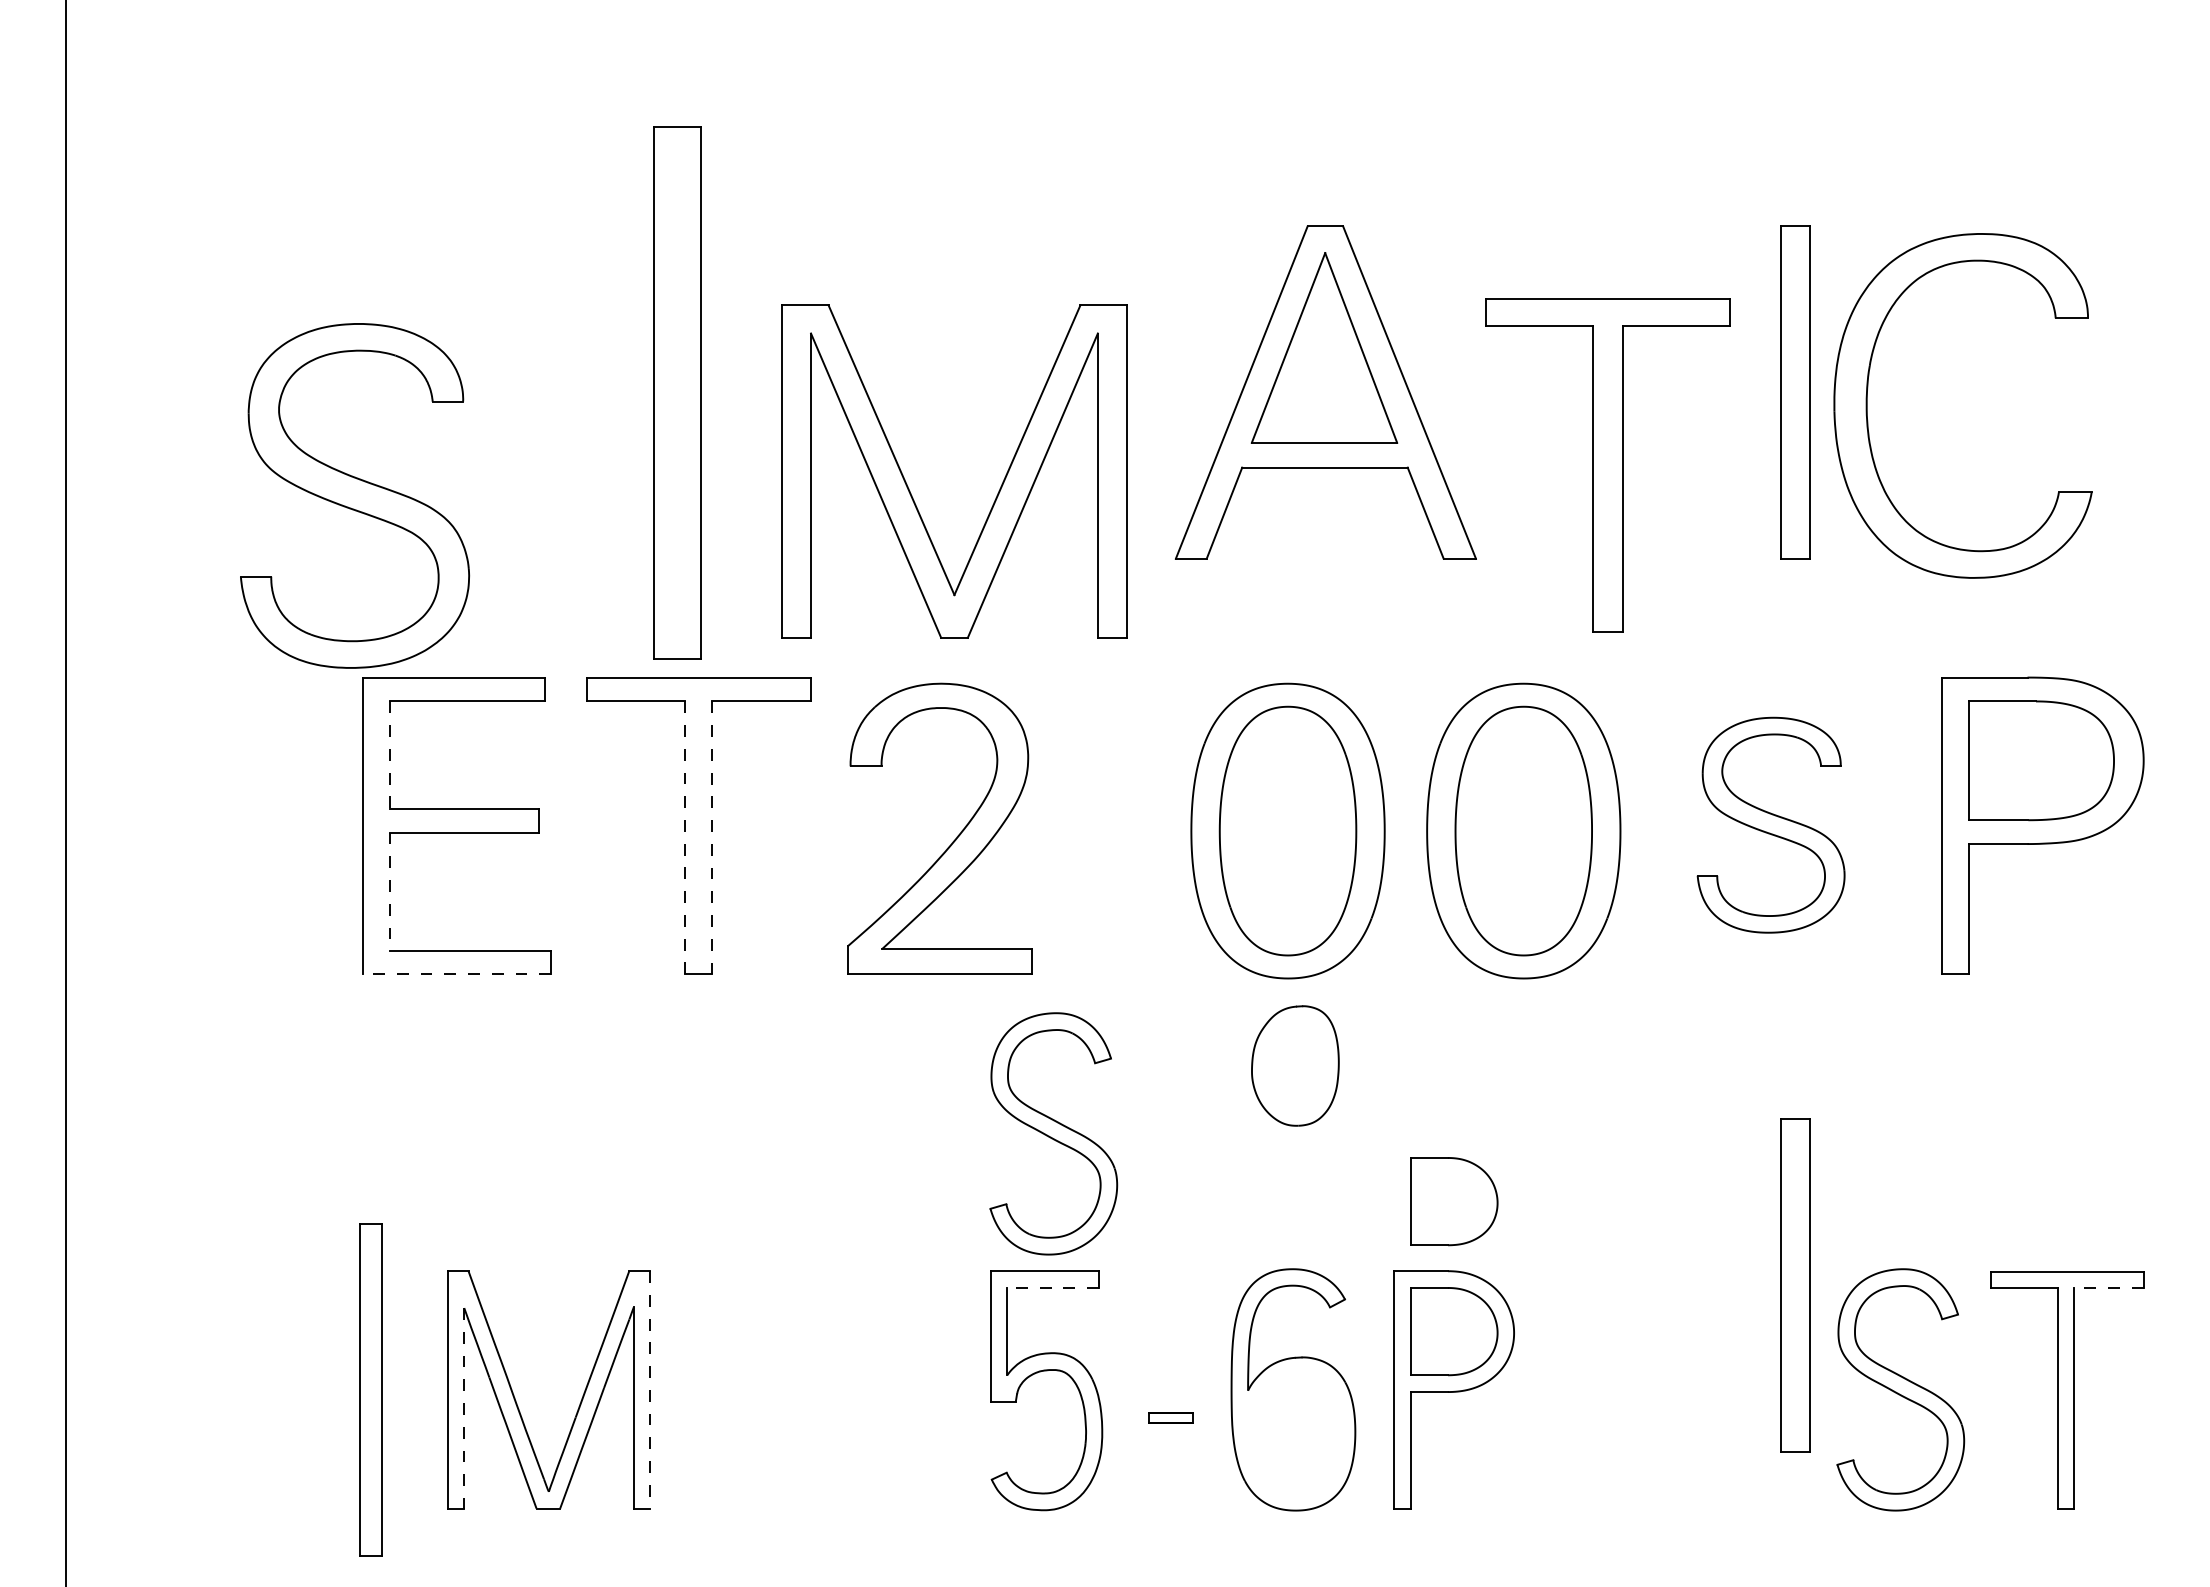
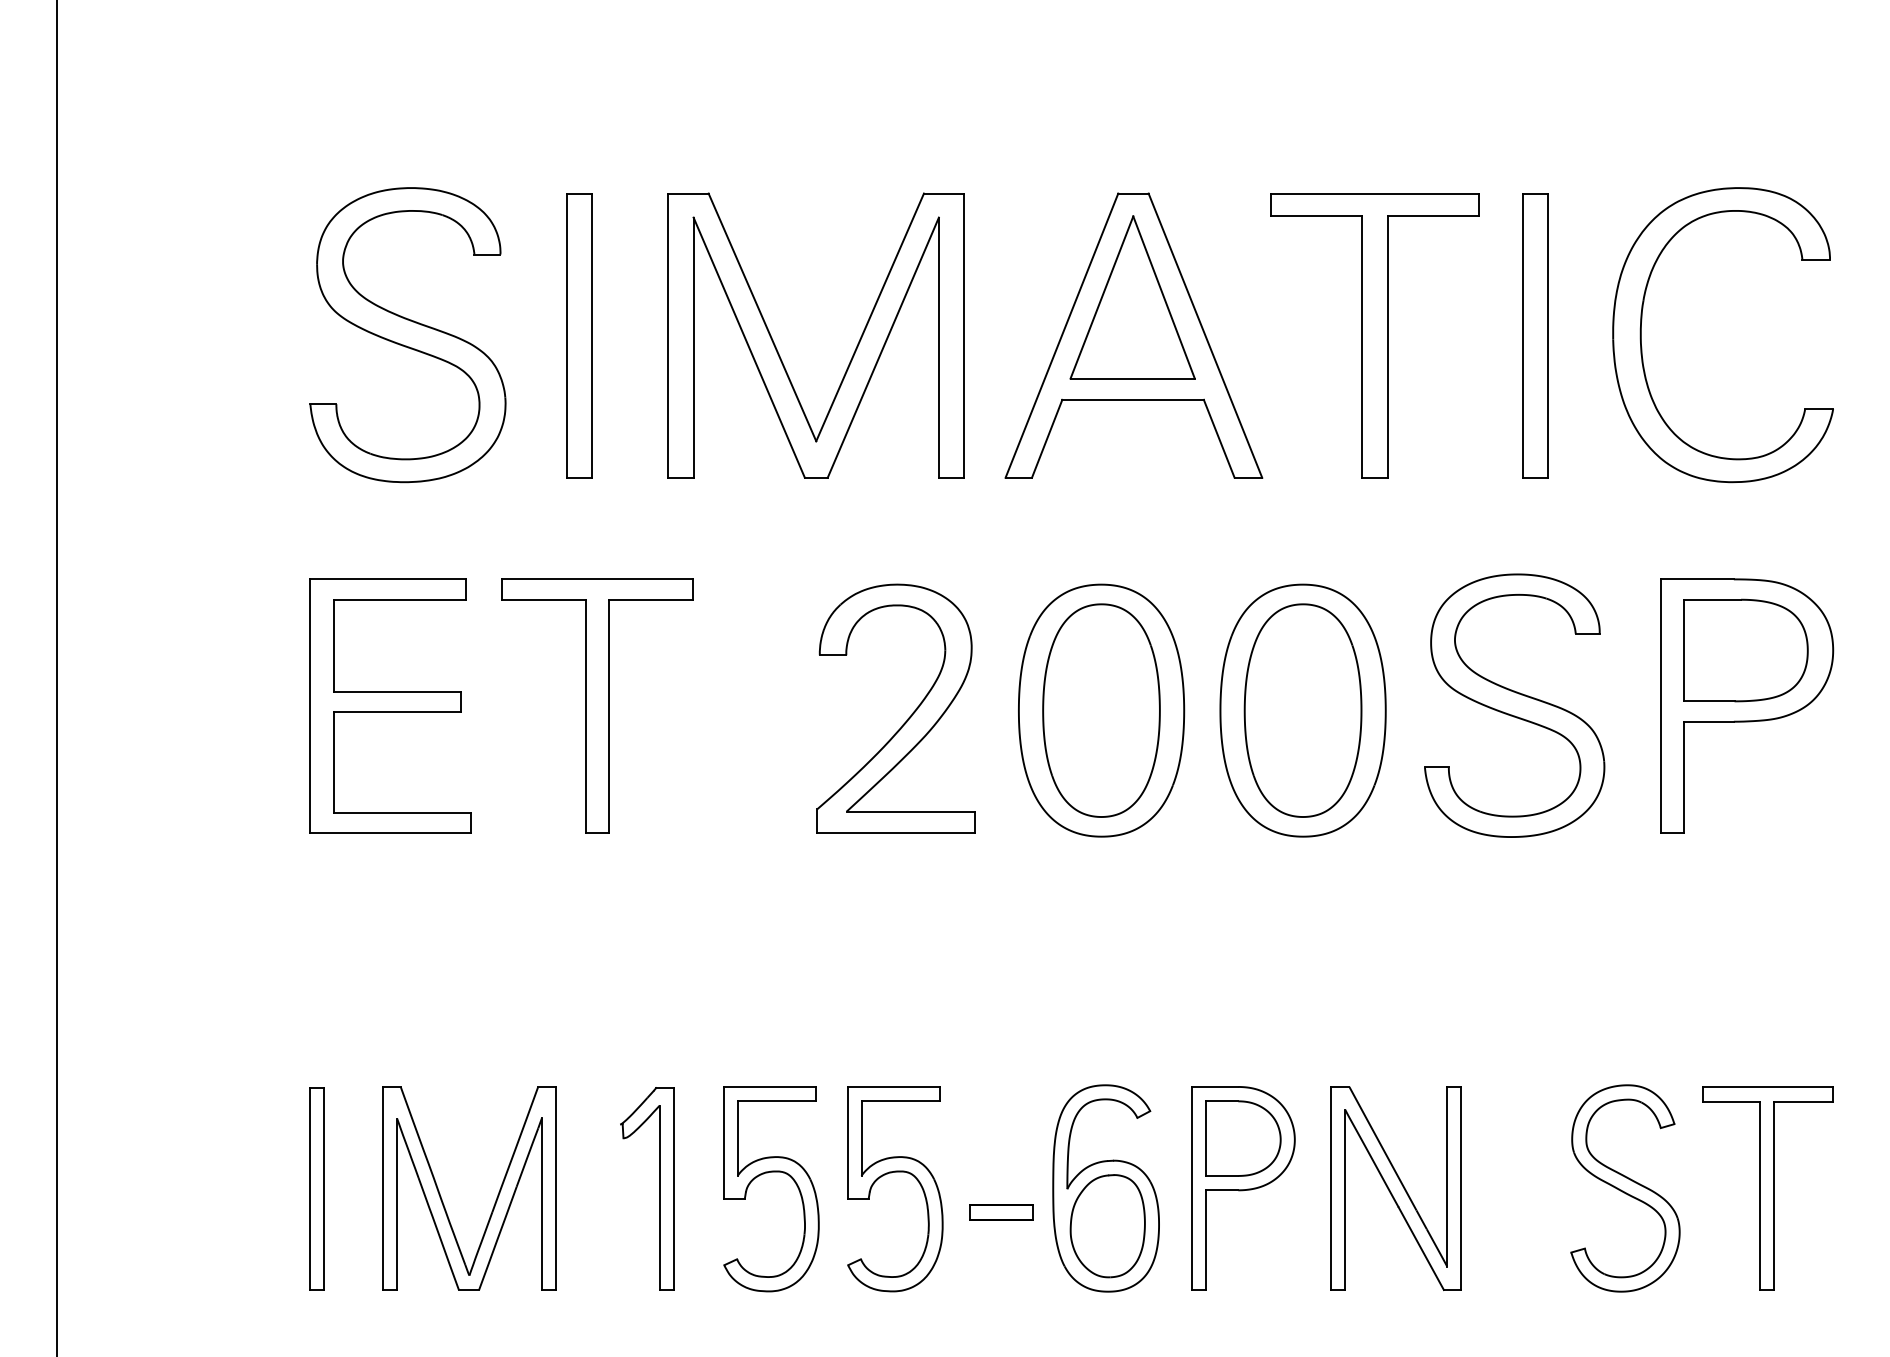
part: (677, 392) -> (579, 335), size x0.62
part: (1867, 405) -> (1641, 334), moved
part: (1607, 465) -> (1374, 335), moved
part: (998, 490) -> (853, 351), moved
part: (354, 495) -> (407, 334), moved
line: (390, 755) -> (334, 646), dashed -> solid
part: (1770, 824) -> (1514, 705), size x1.43
line: (685, 837) -> (586, 716), dashed -> solid
line: (712, 838) -> (609, 716), dashed -> solid
part: (952, 841) -> (906, 719), moved
line: (390, 892) -> (334, 763), dashed -> solid
line: (456, 974) -> (390, 833), dashed -> solid
part: (1295, 1065) -> (1107, 1225), moved
part: (1053, 1133) -> (900, 969), removed
part: (1454, 1201) -> (1243, 1027), removed
part: (1795, 1285) -> (1535, 1099), removed
line: (1053, 1287) -> (900, 1100), dashed -> solid
line: (2109, 1288) -> (1803, 1101), dashed -> solid
part: (895, 1372) -> (765, 1173), added
line: (650, 1389) -> (556, 1188), dashed -> solid
part: (1632, 1389) -> (1396, 1188), added
part: (370, 1390) -> (316, 1188), size x0.71
part: (771, 1390) -> (659, 1188), added
line: (464, 1408) -> (397, 1204), dashed -> solid
part: (1170, 1417) -> (1001, 1212), size x1.67

